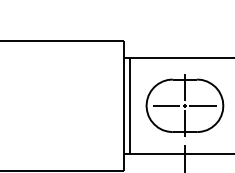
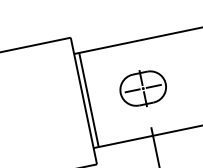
part: (184, 105) -> (142, 88), size x0.6

